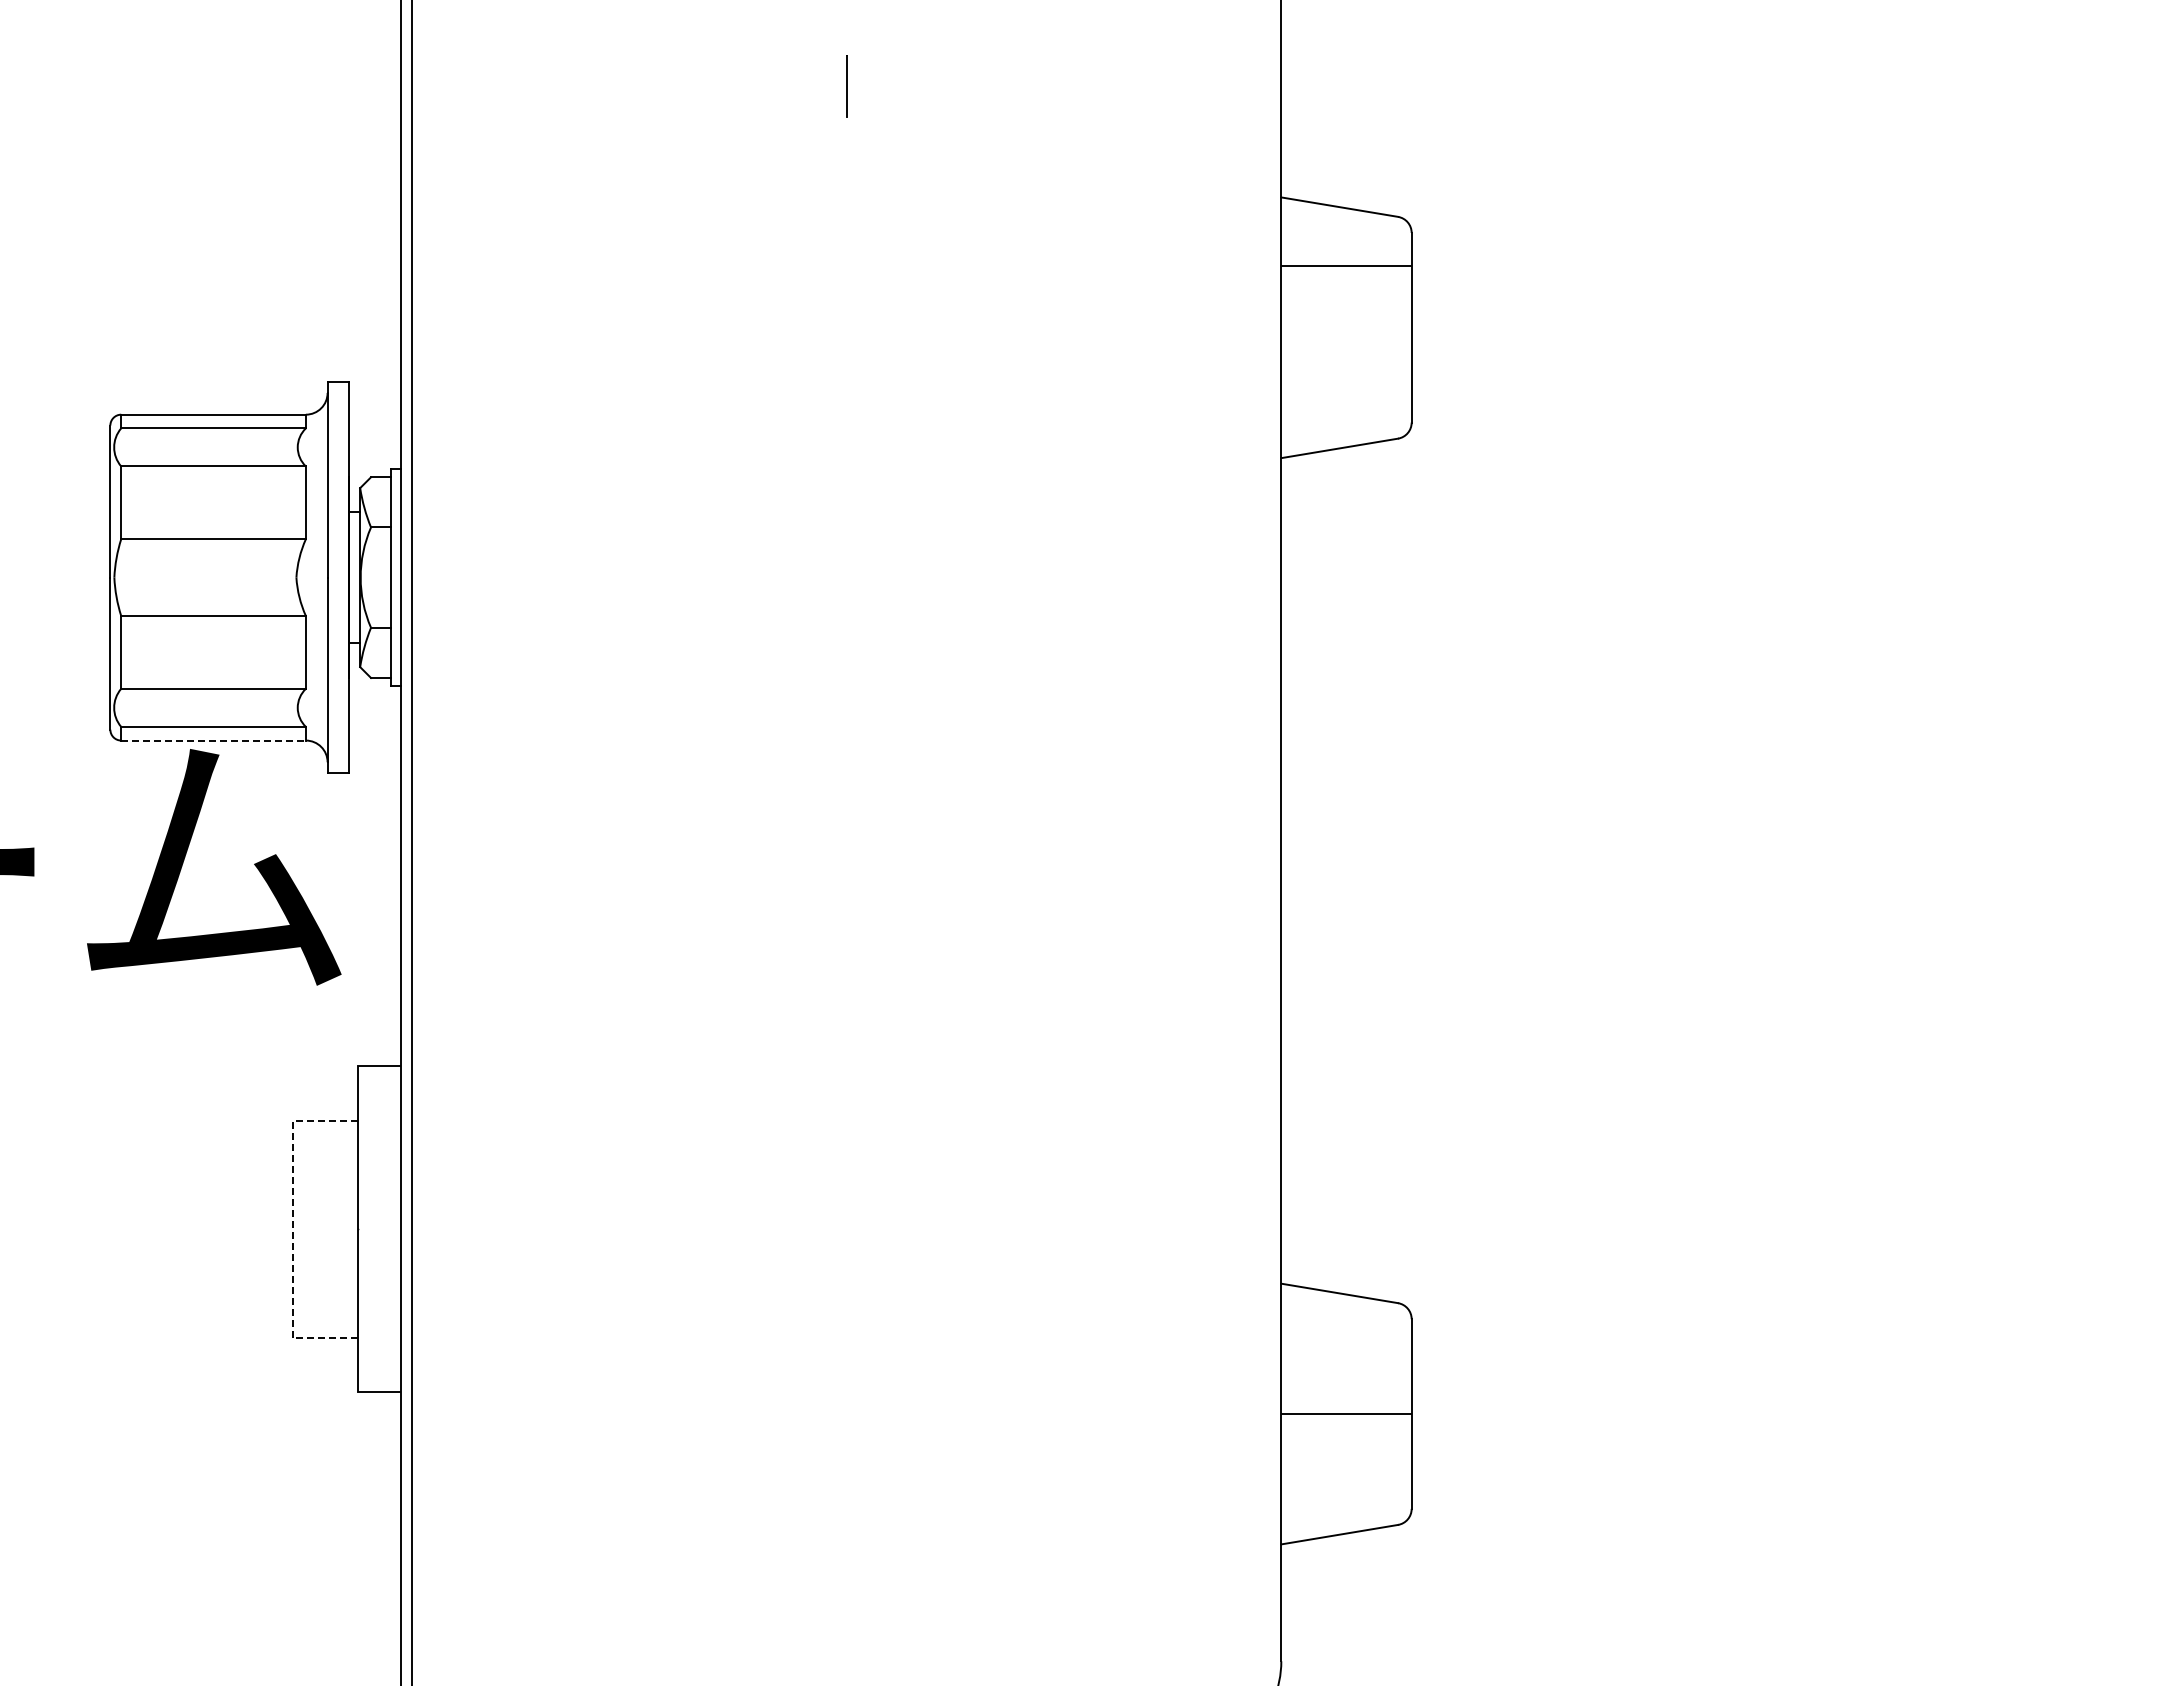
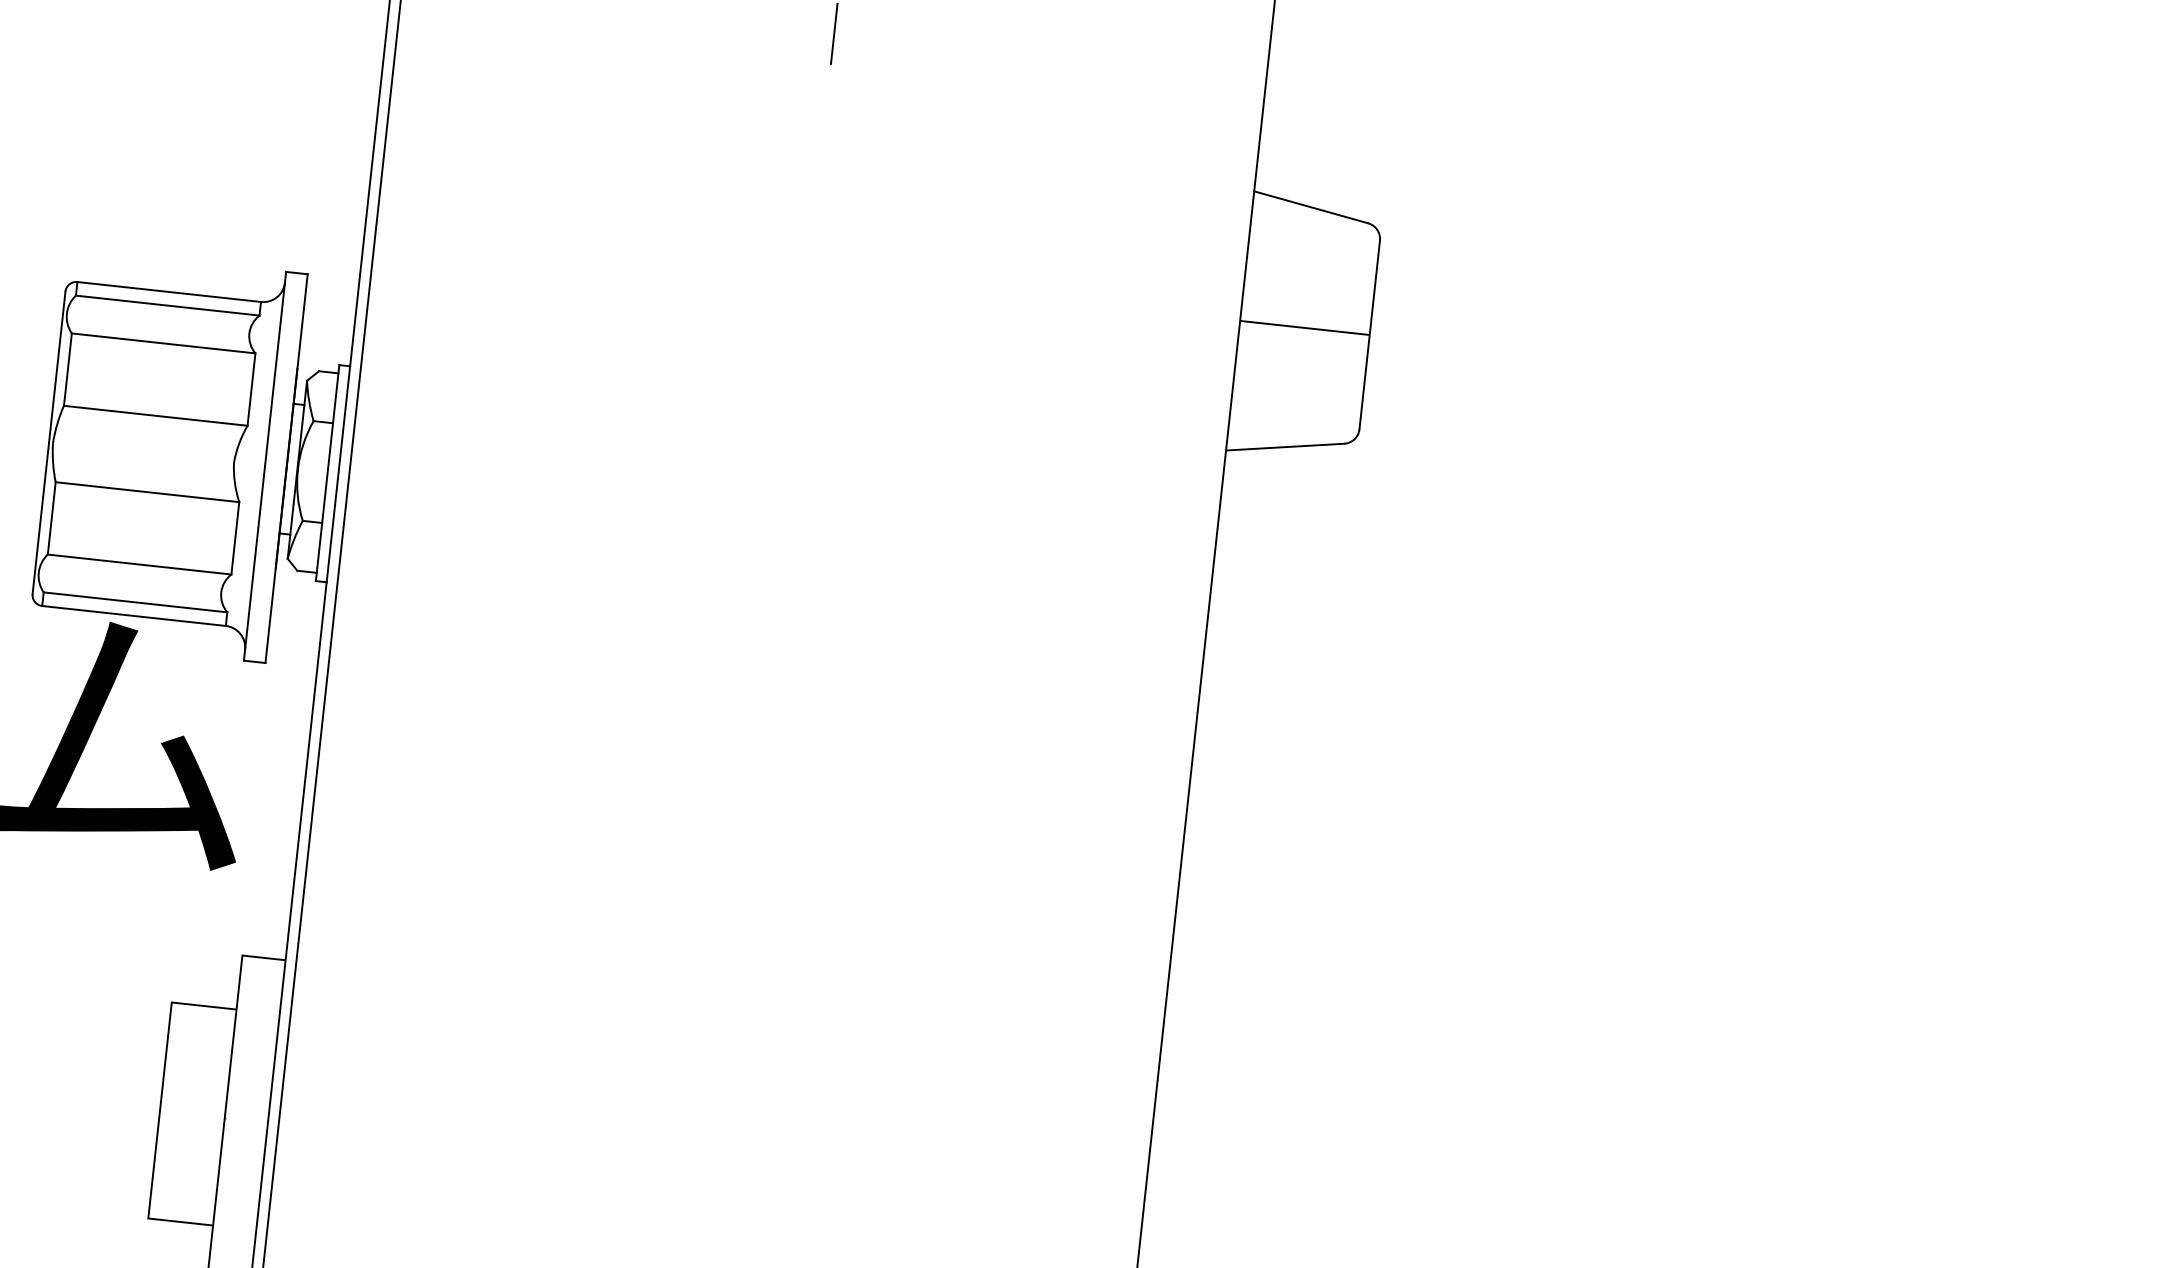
line: (1346, 265) -> (1304, 327), moved
line: (214, 740) -> (134, 616), dashed -> solid
line: (292, 1229) -> (159, 1110), dashed -> solid

